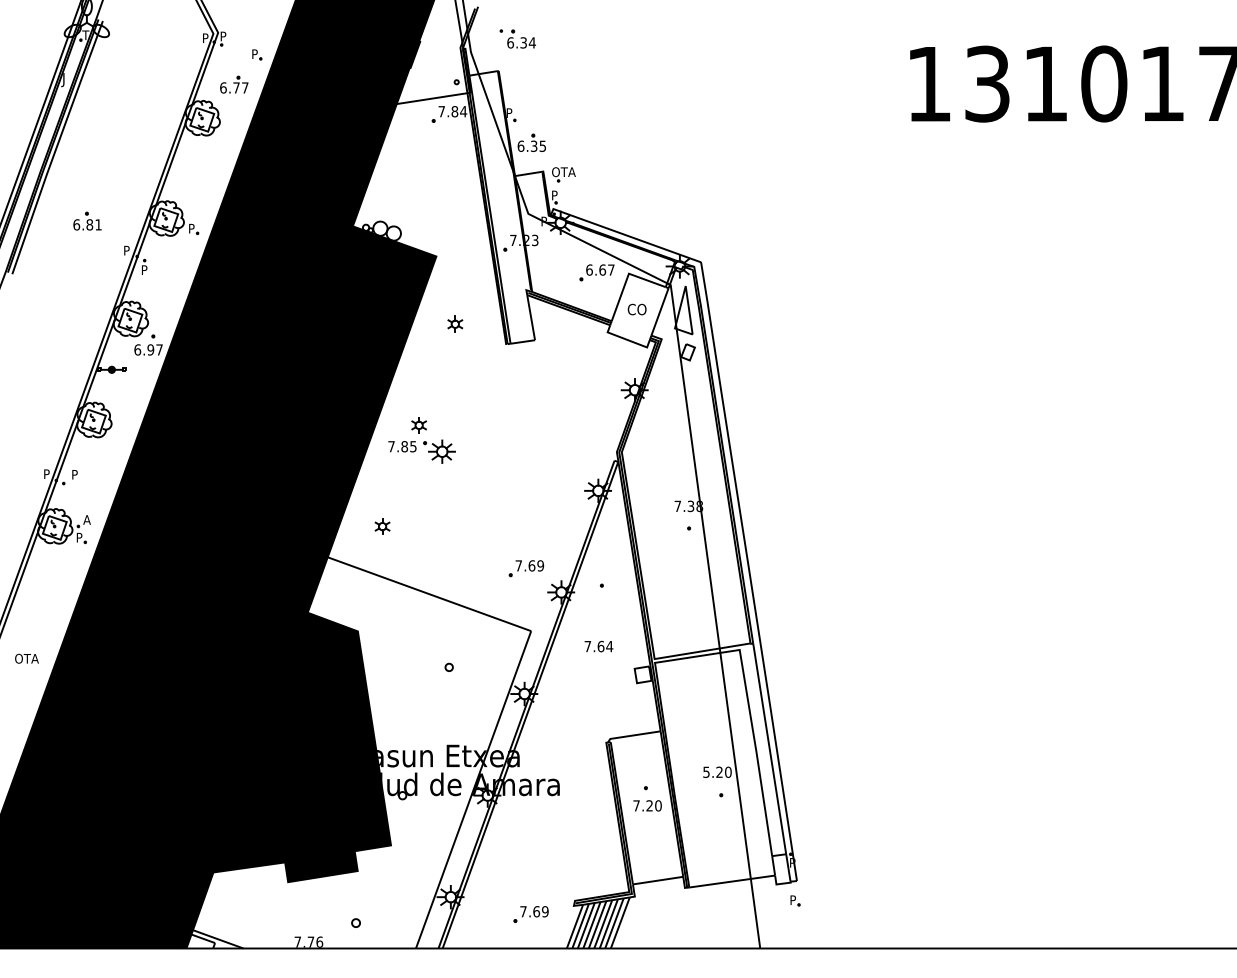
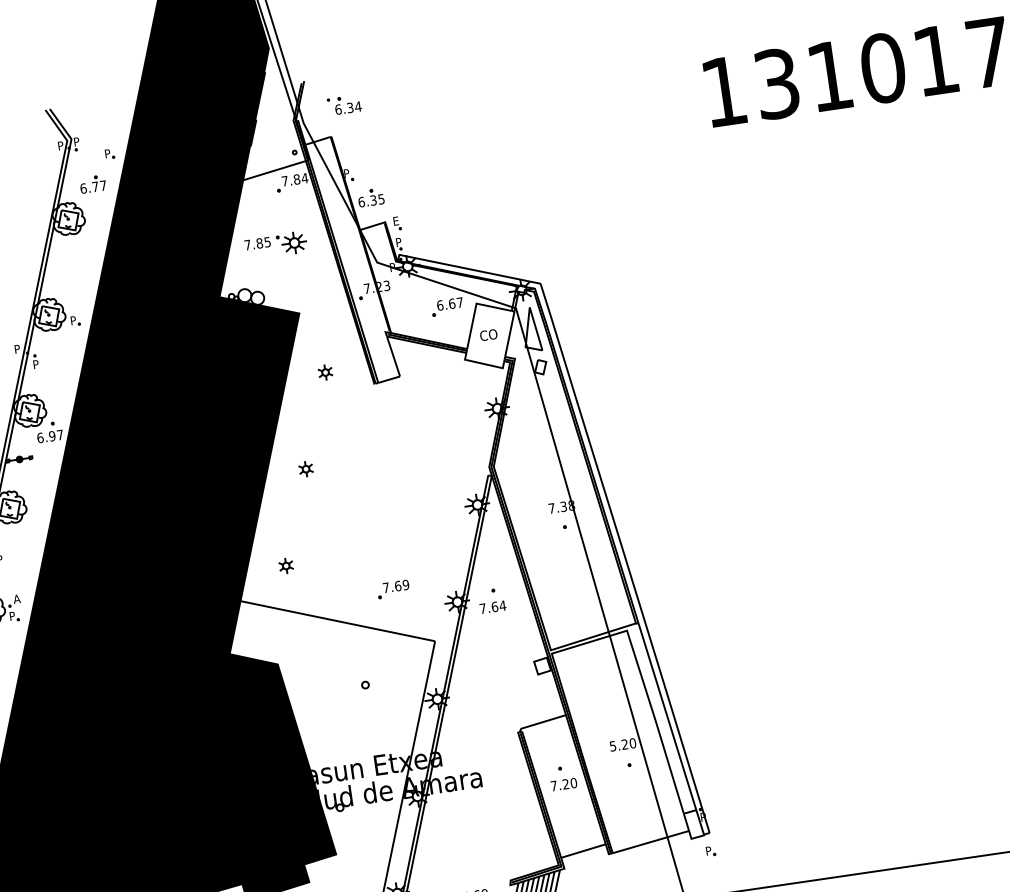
text: (563, 172) -> (403, 220), OTA -> E
part: (421, 451) -> (275, 245), moved
part: (526, 568) -> (393, 589), moved
text: (598, 646) -> (492, 607), moved

